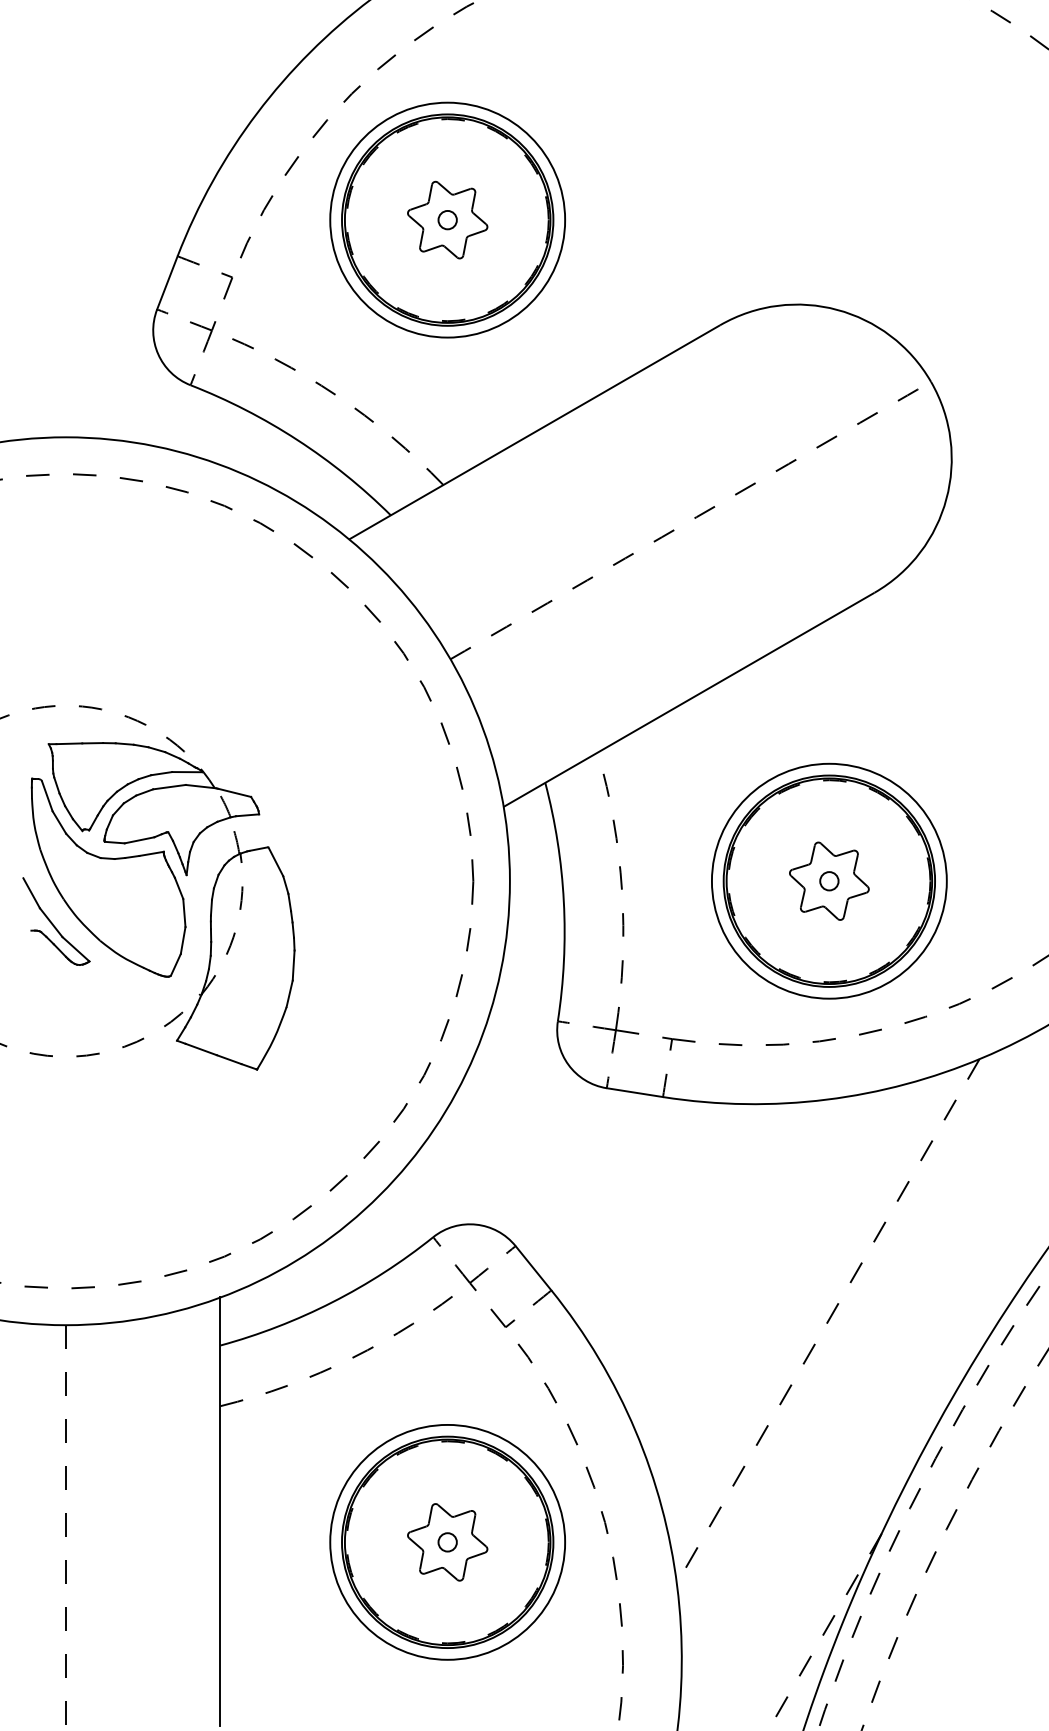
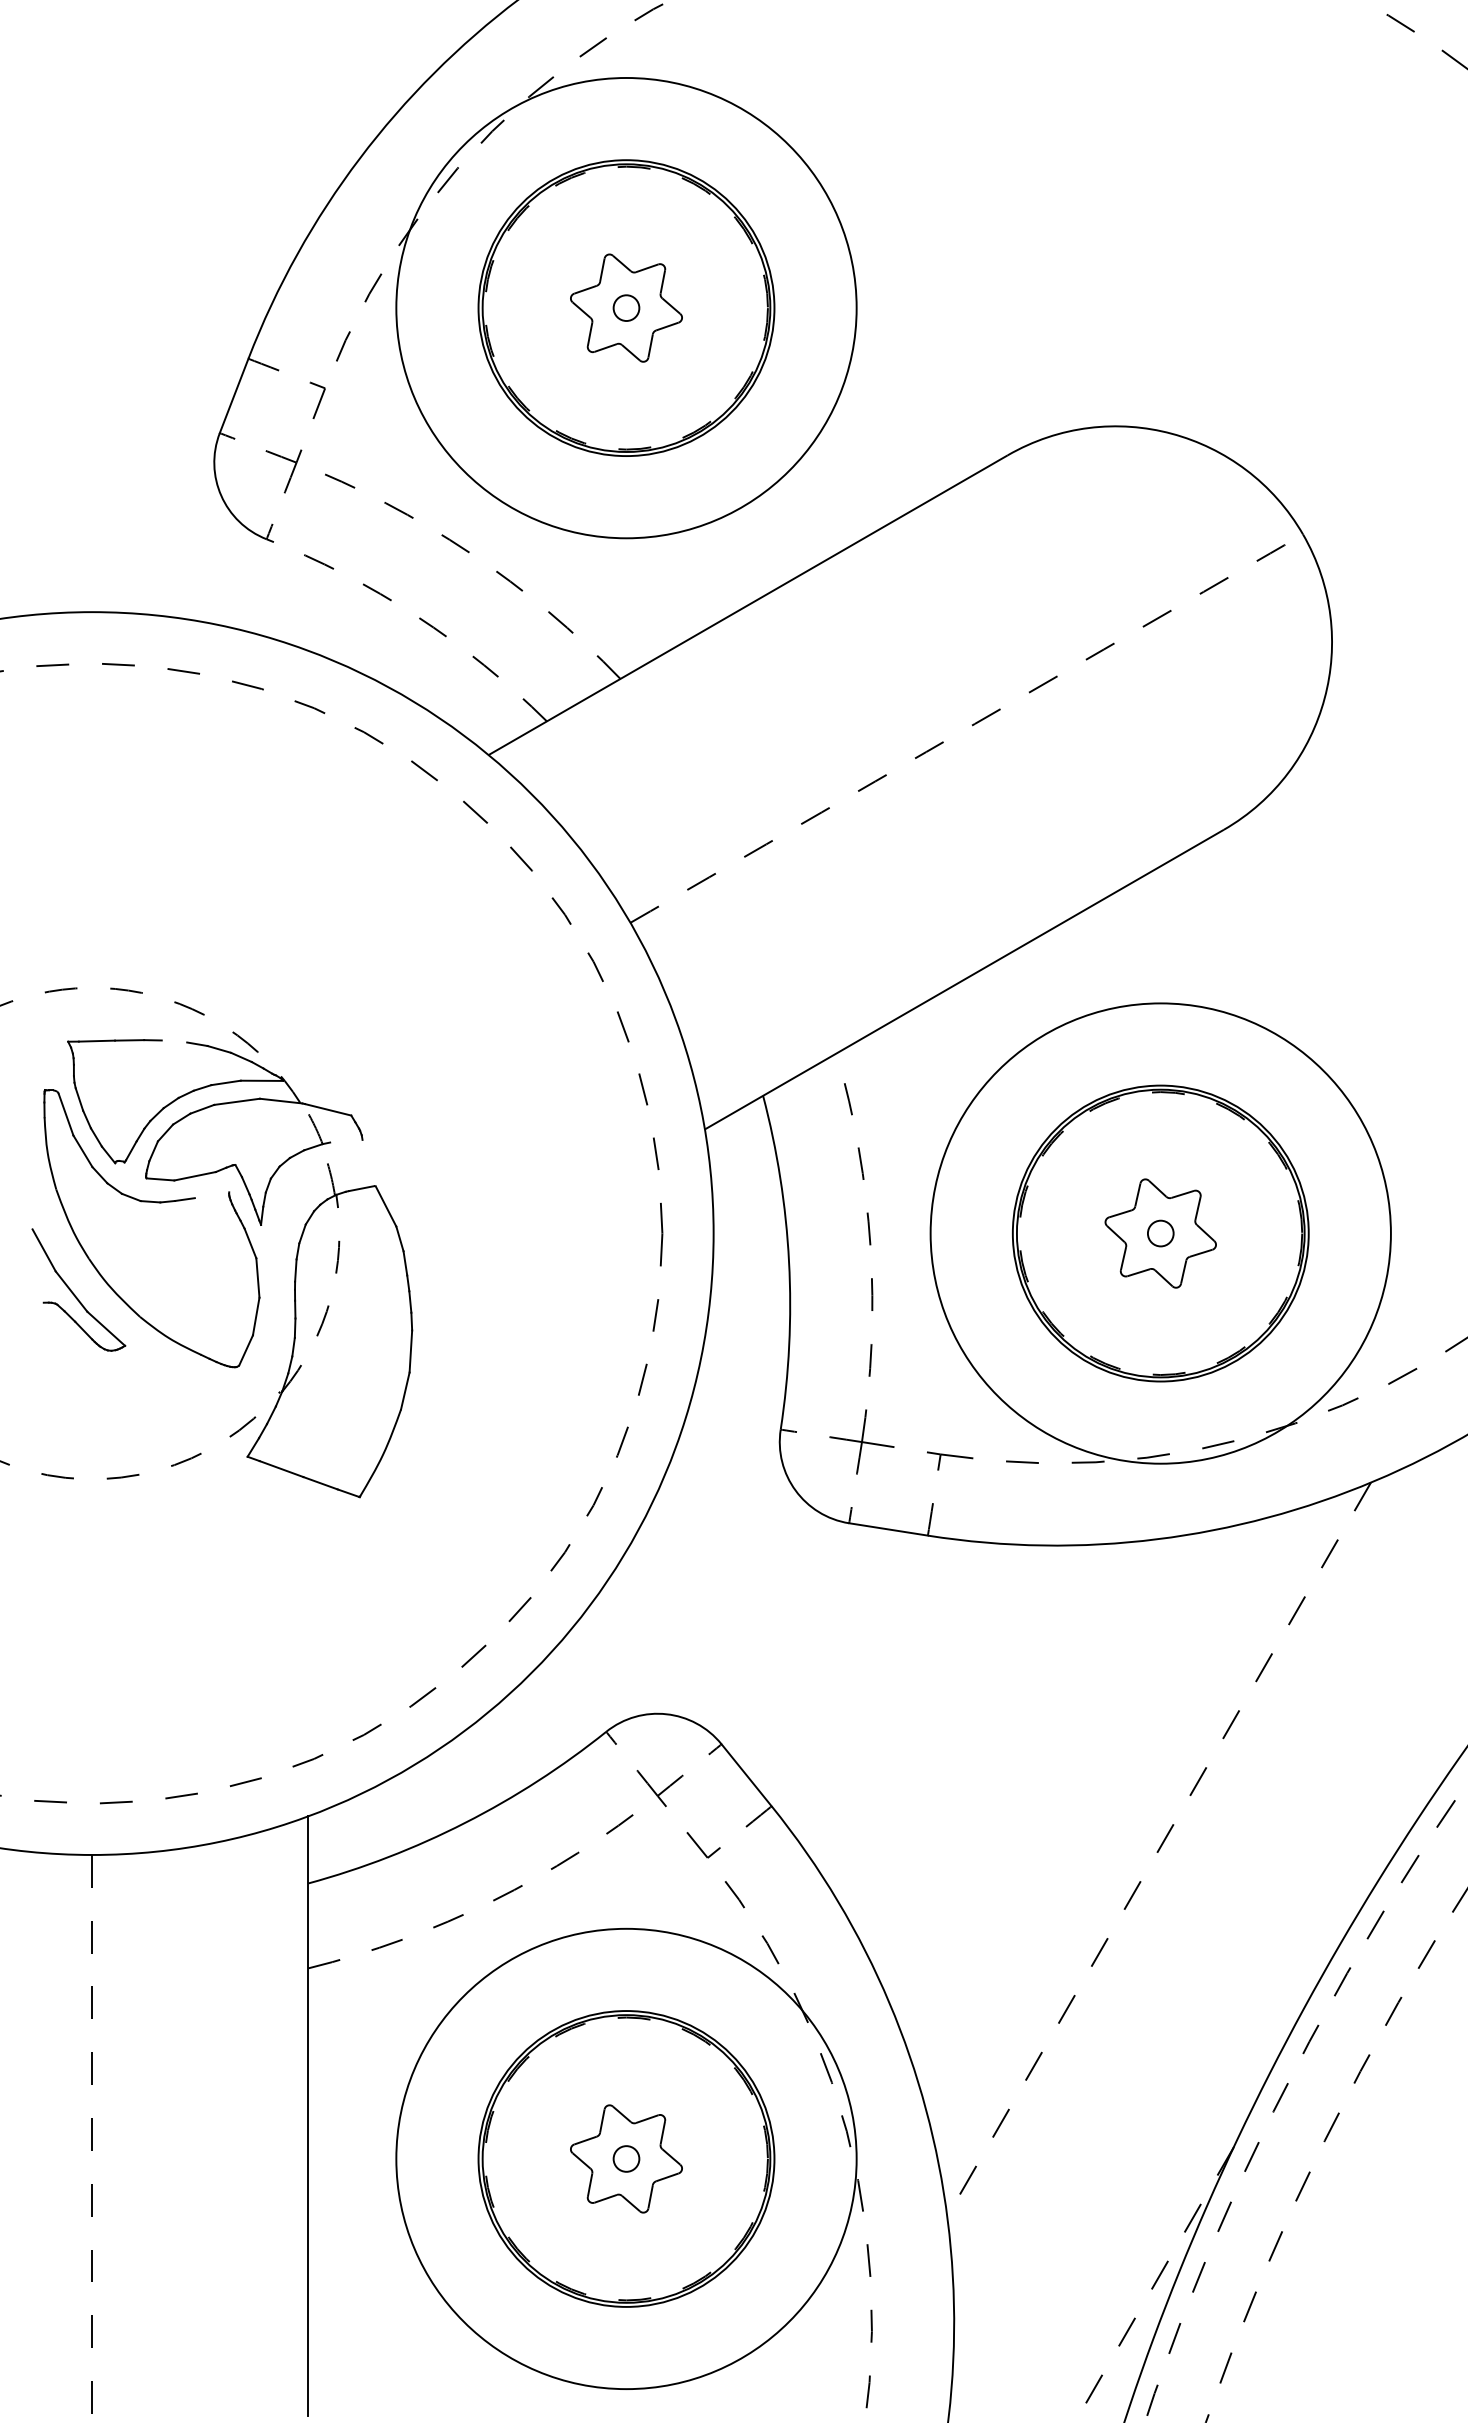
circle: (447, 219) -> (626, 307), size x1.4
arc: (297, 439) -> (416, 615), solid -> dashed
line: (124, 744) -> (174, 1041), removed
line: (247, 814) -> (346, 1140), removed
line: (151, 854) -> (211, 1195), removed
circle: (829, 881) -> (1160, 1233), size x1.4
circle: (447, 1542) -> (626, 2158), size x1.4

